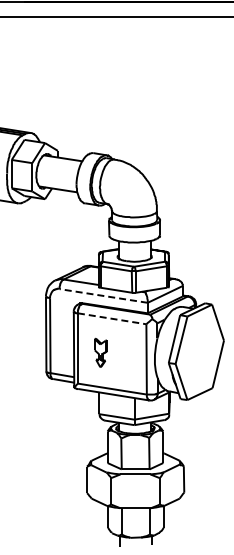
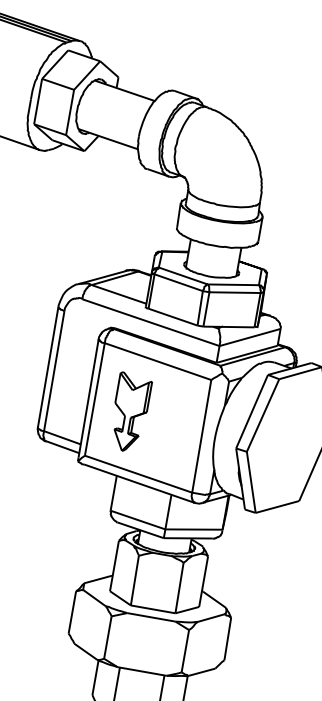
line: (103, 295) -> (150, 321), dashed -> solid
line: (112, 318) -> (158, 361), dashed -> solid
part: (100, 352) -> (129, 412), size x1.67

